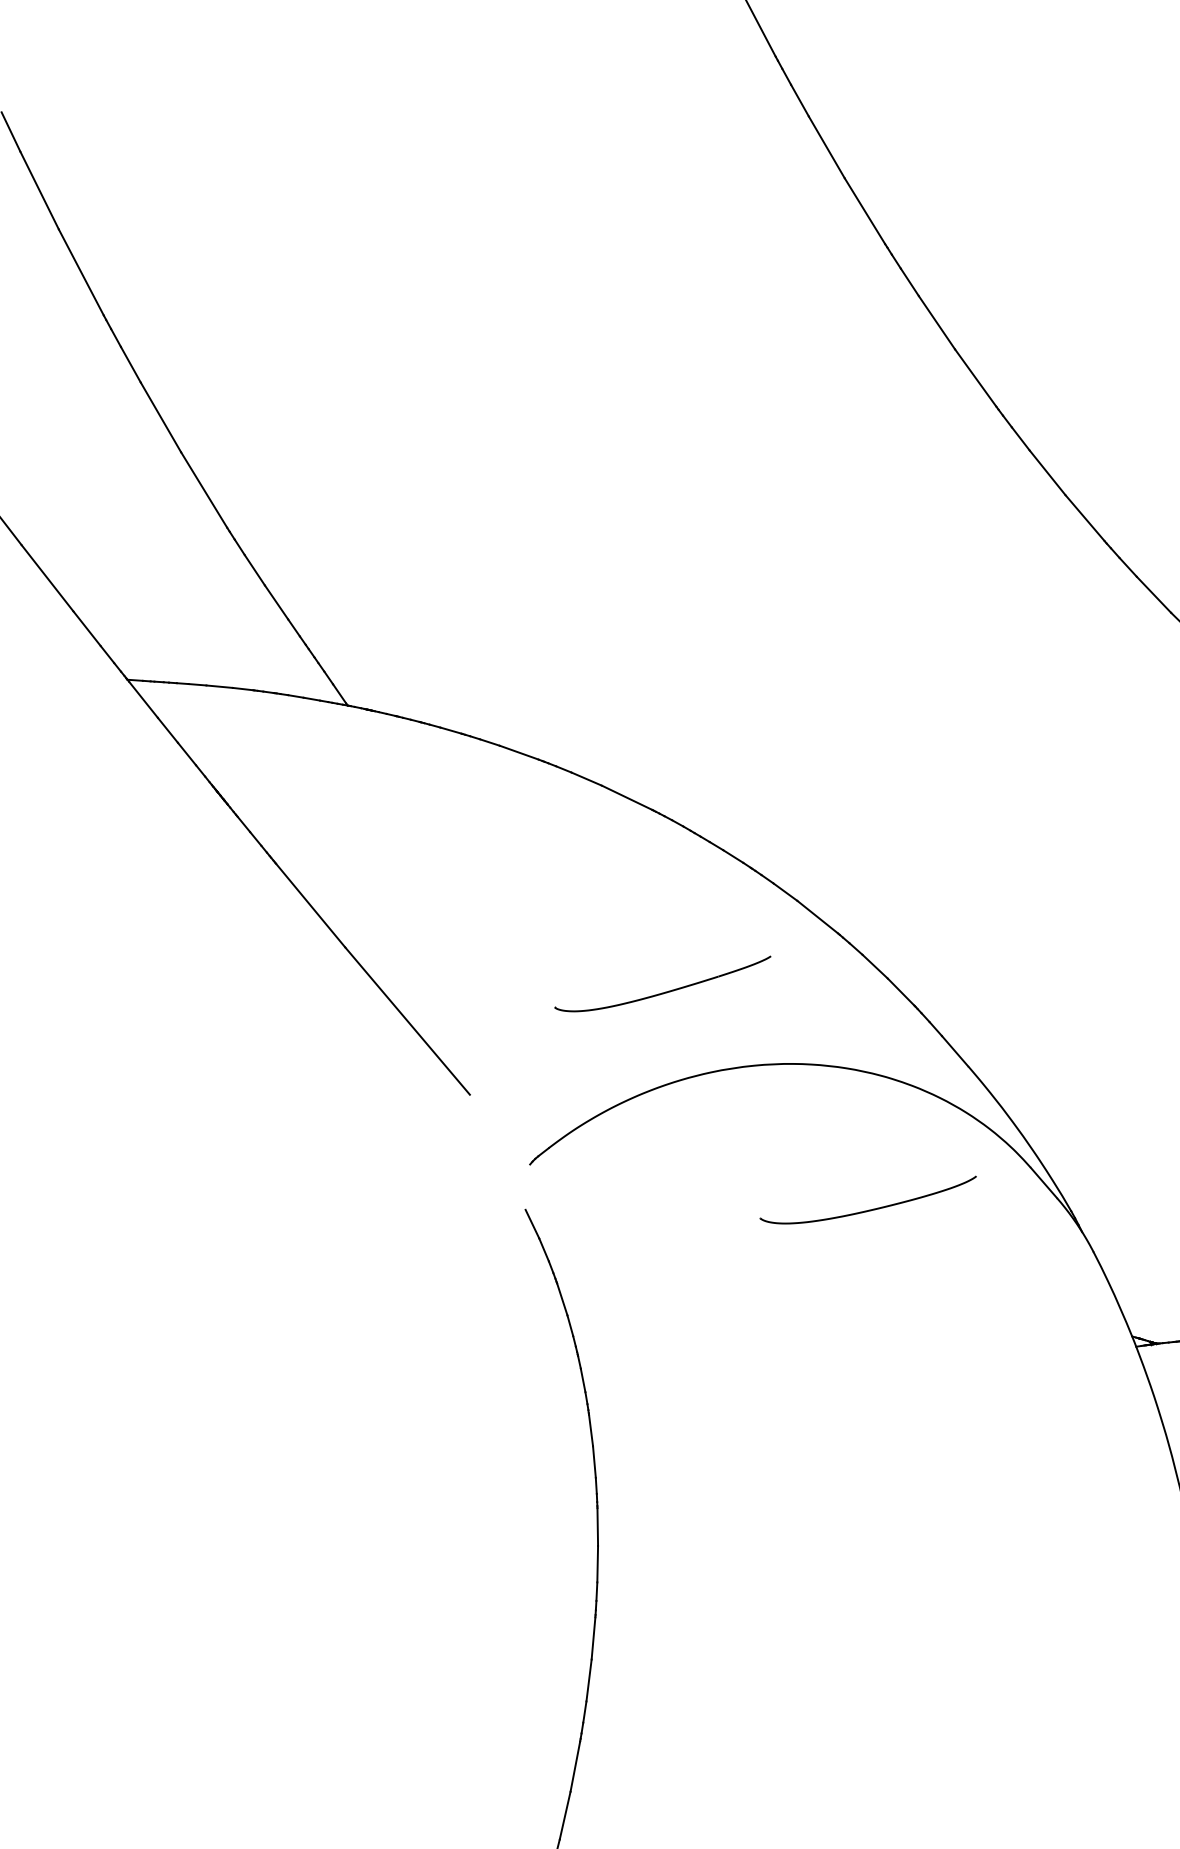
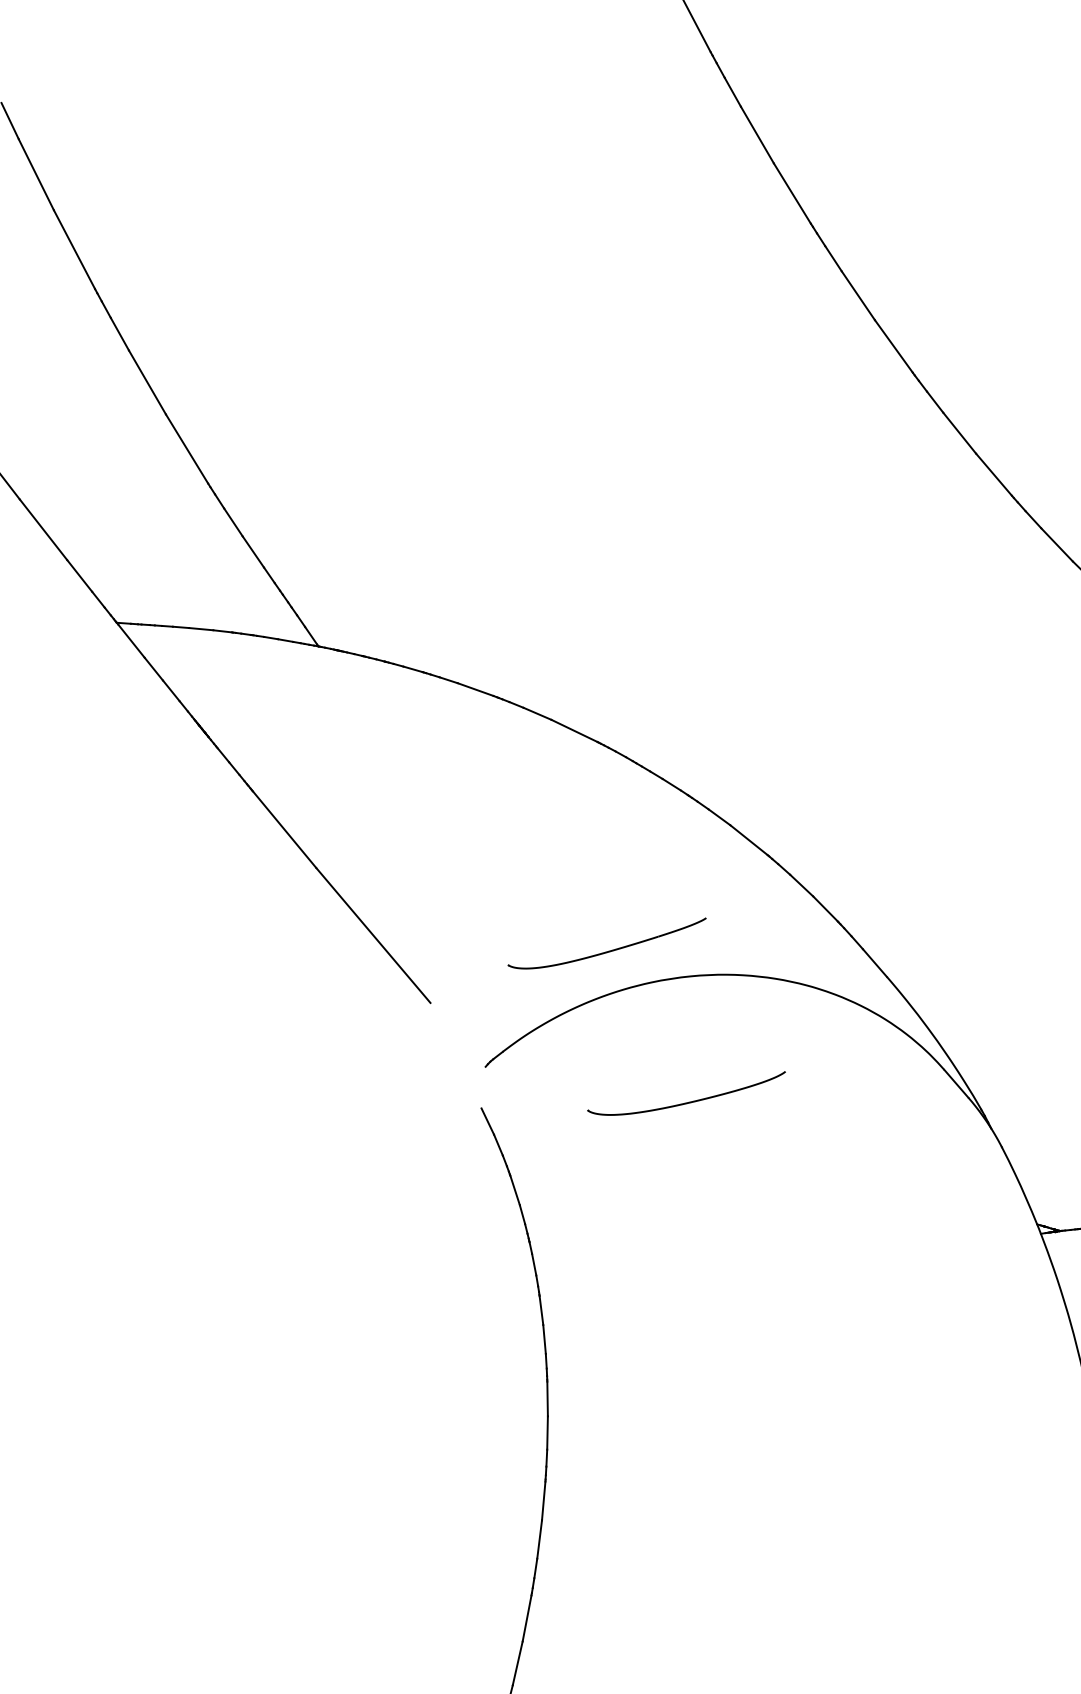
part: (664, 991) -> (608, 950), moved
part: (871, 1208) -> (689, 1101), moved

